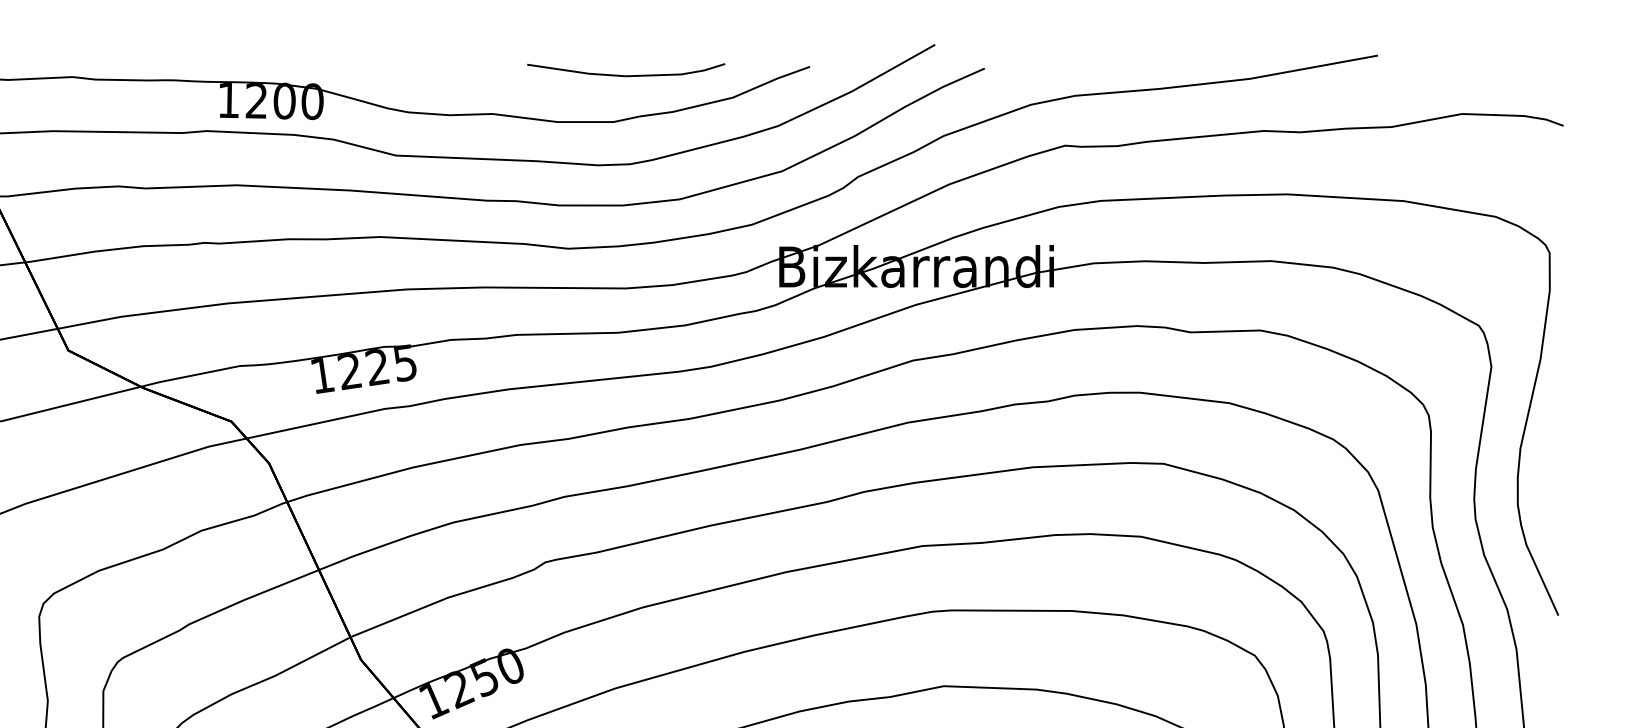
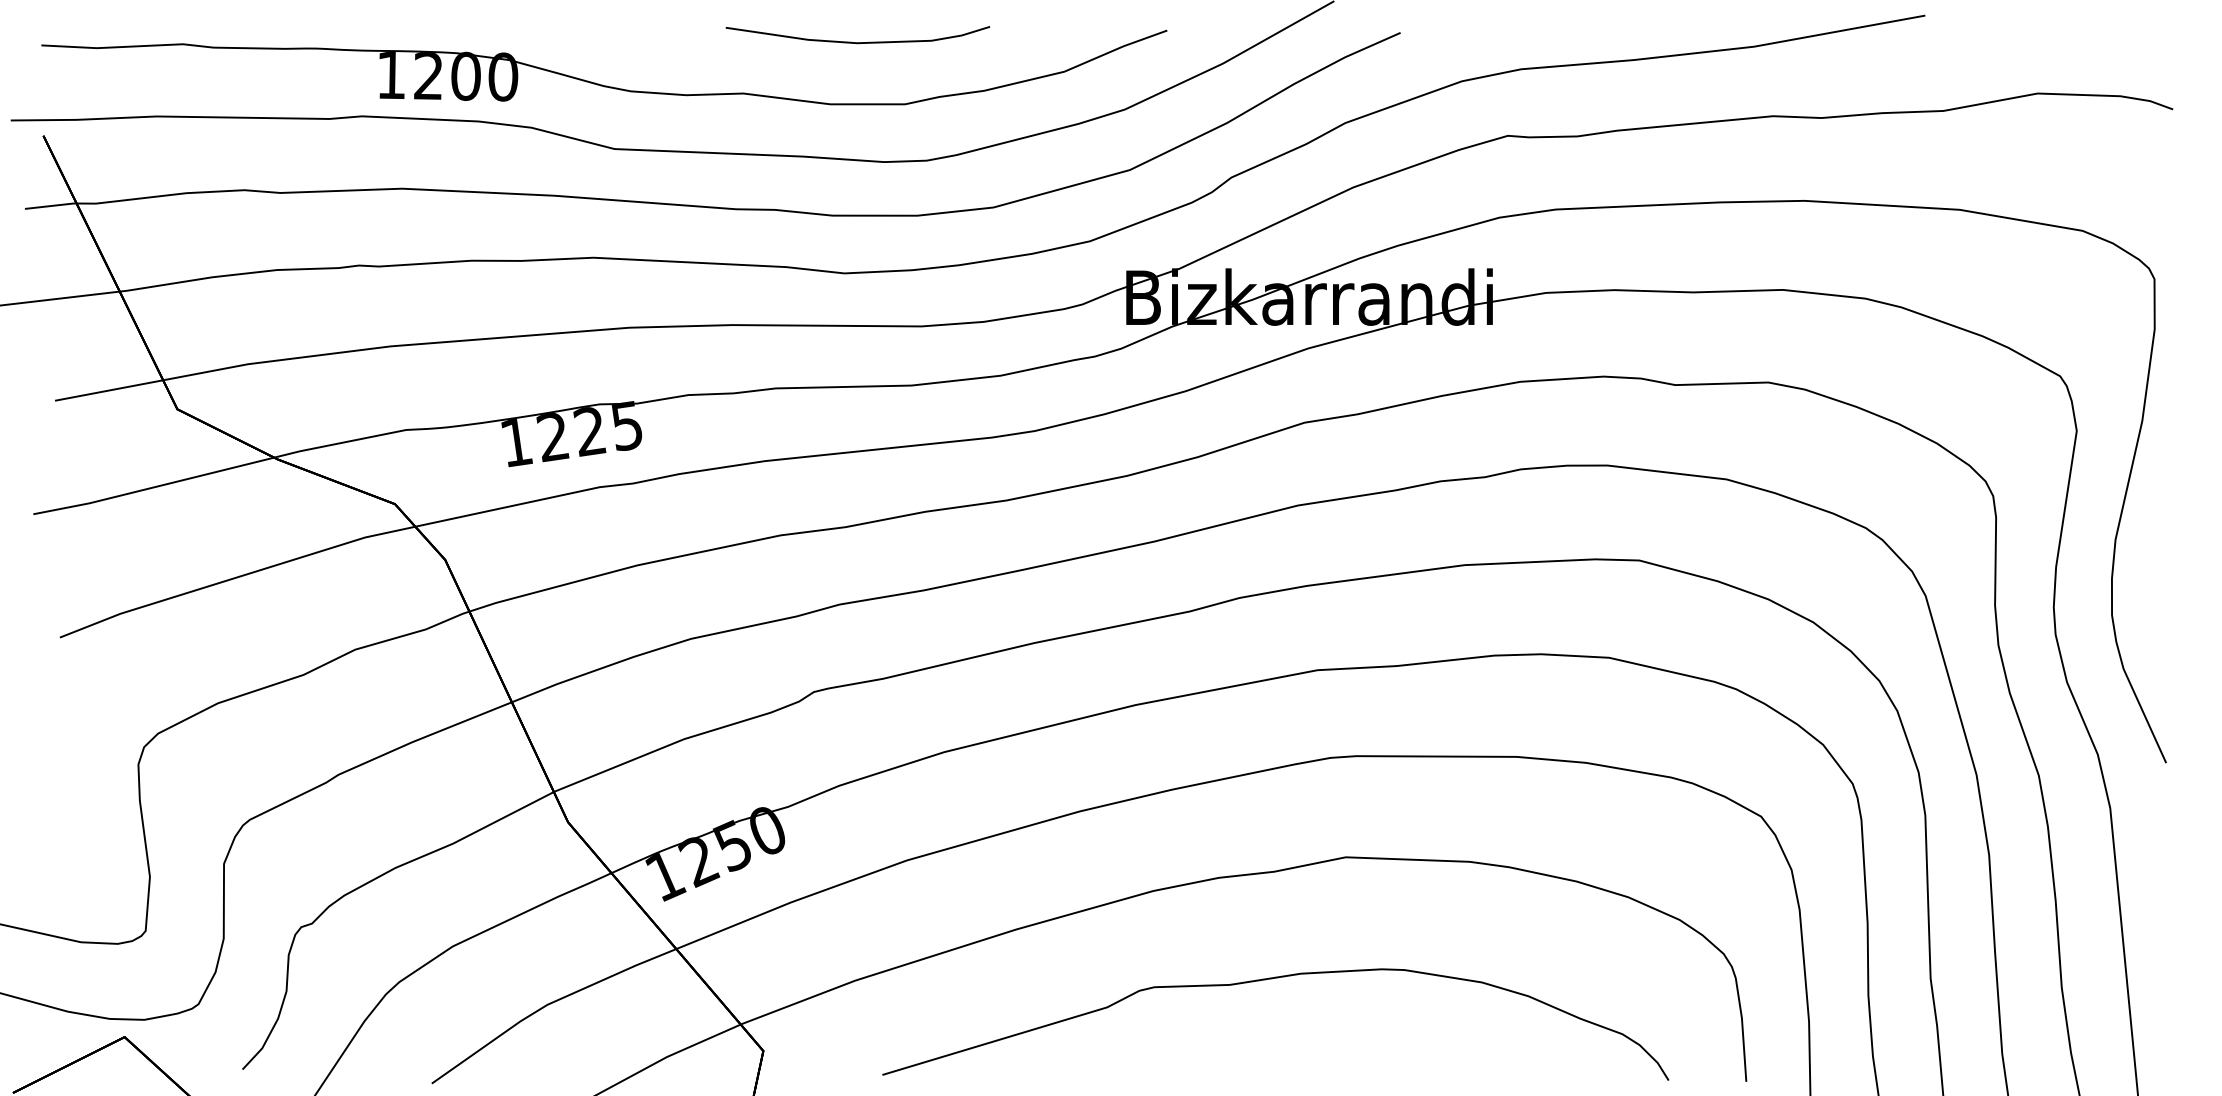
part: (625, 75) -> (857, 42), moved

